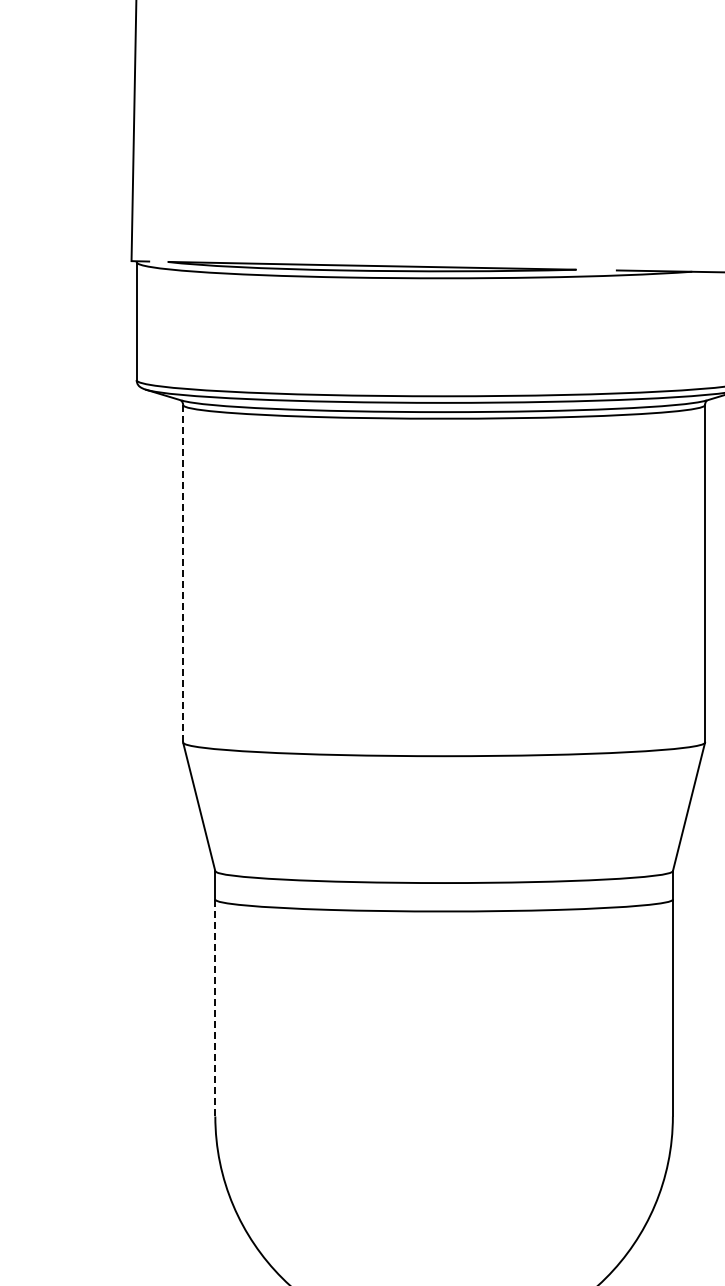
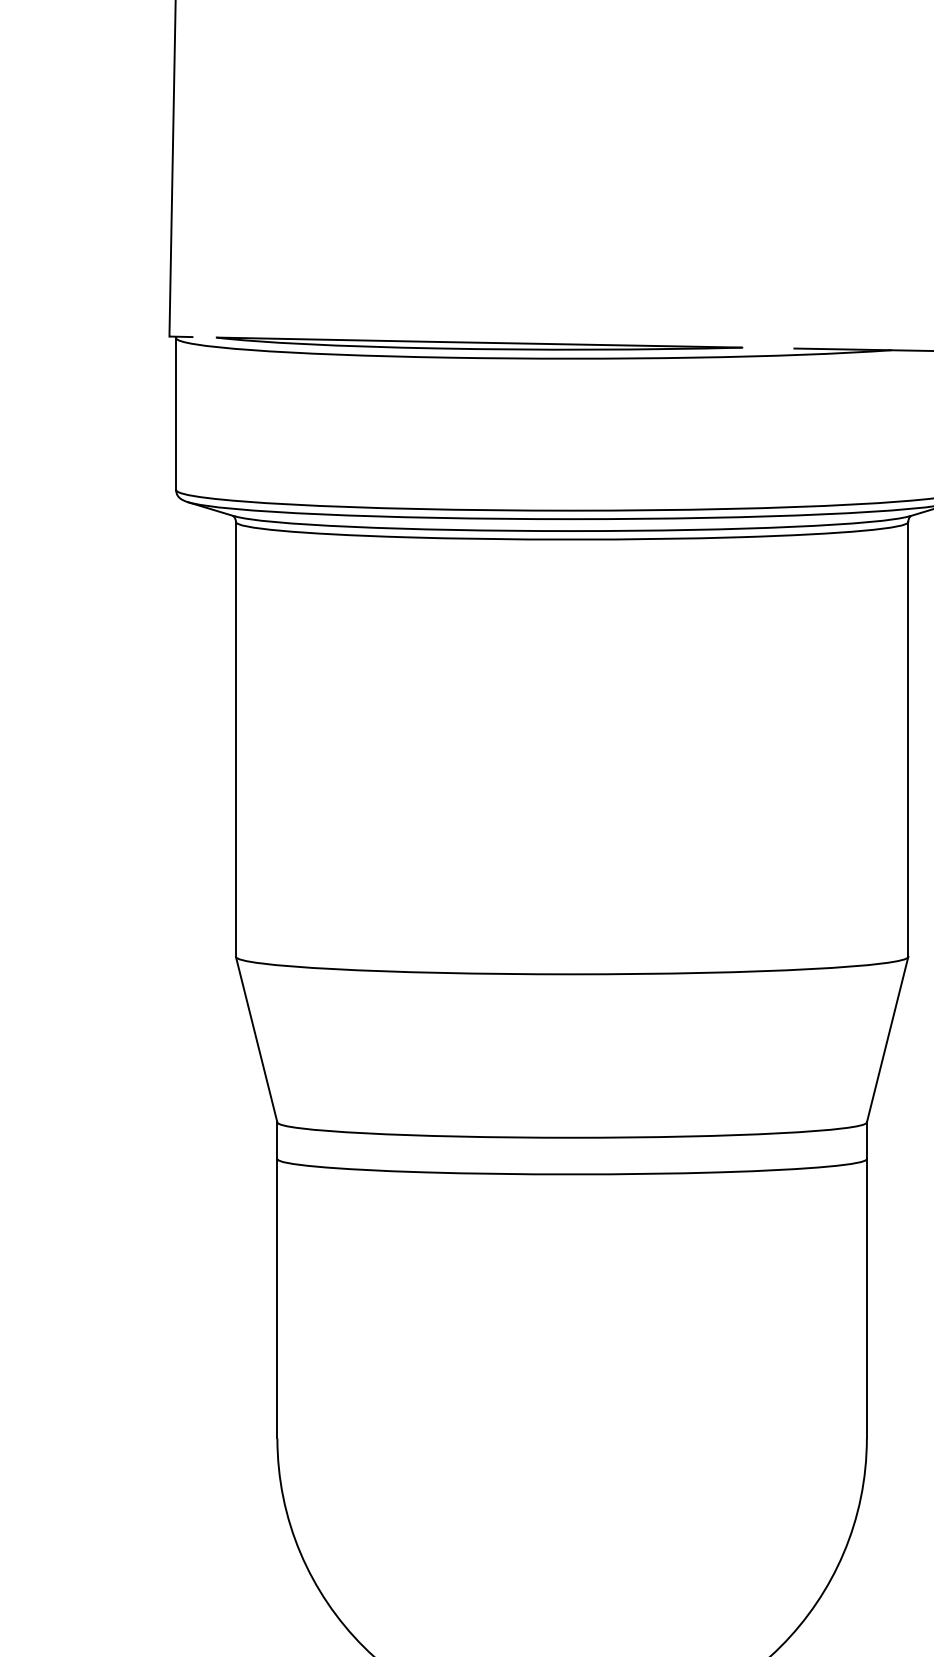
line: (183, 573) -> (236, 738), dashed -> solid
line: (215, 1008) -> (277, 1299), dashed -> solid

